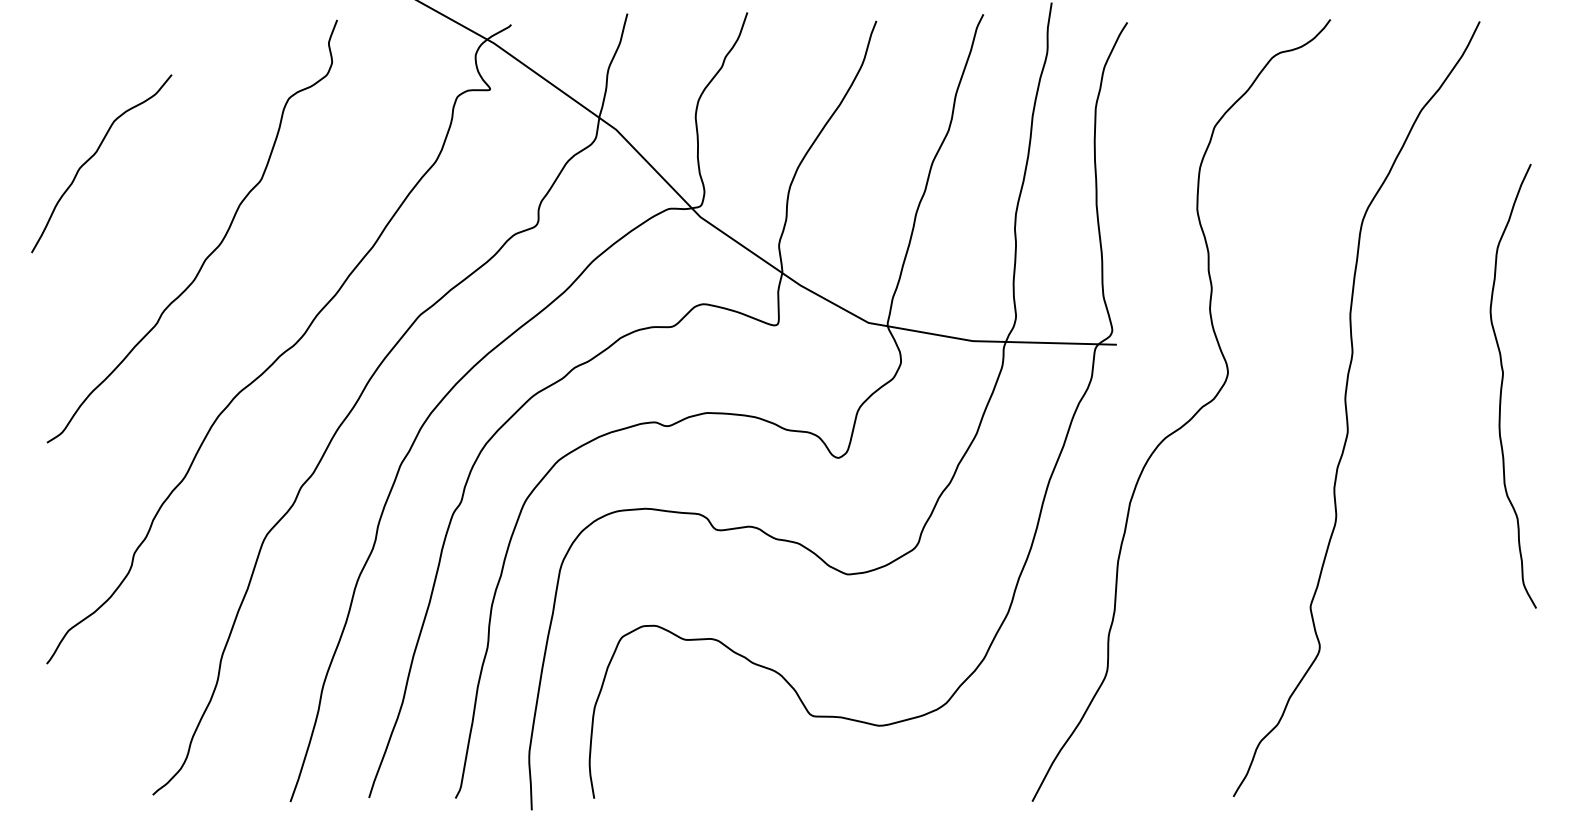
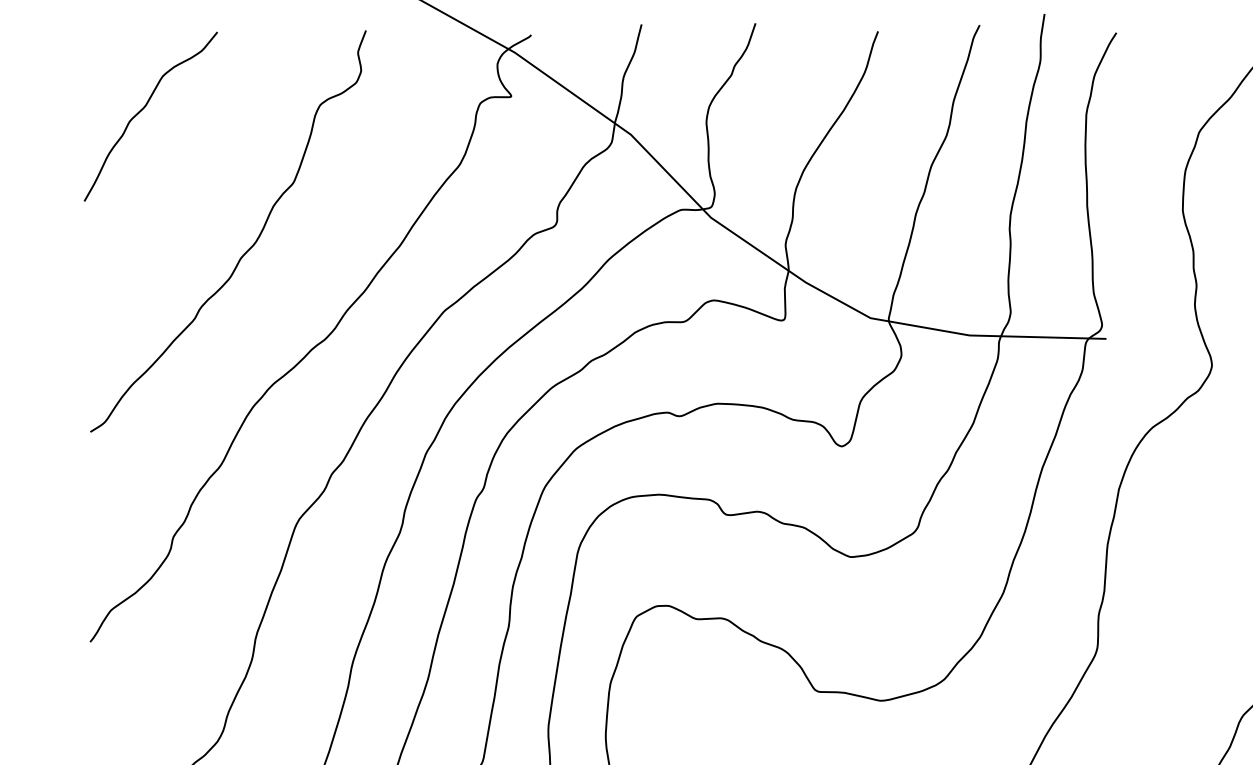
curve: (94, 155) -> (144, 108), moved

